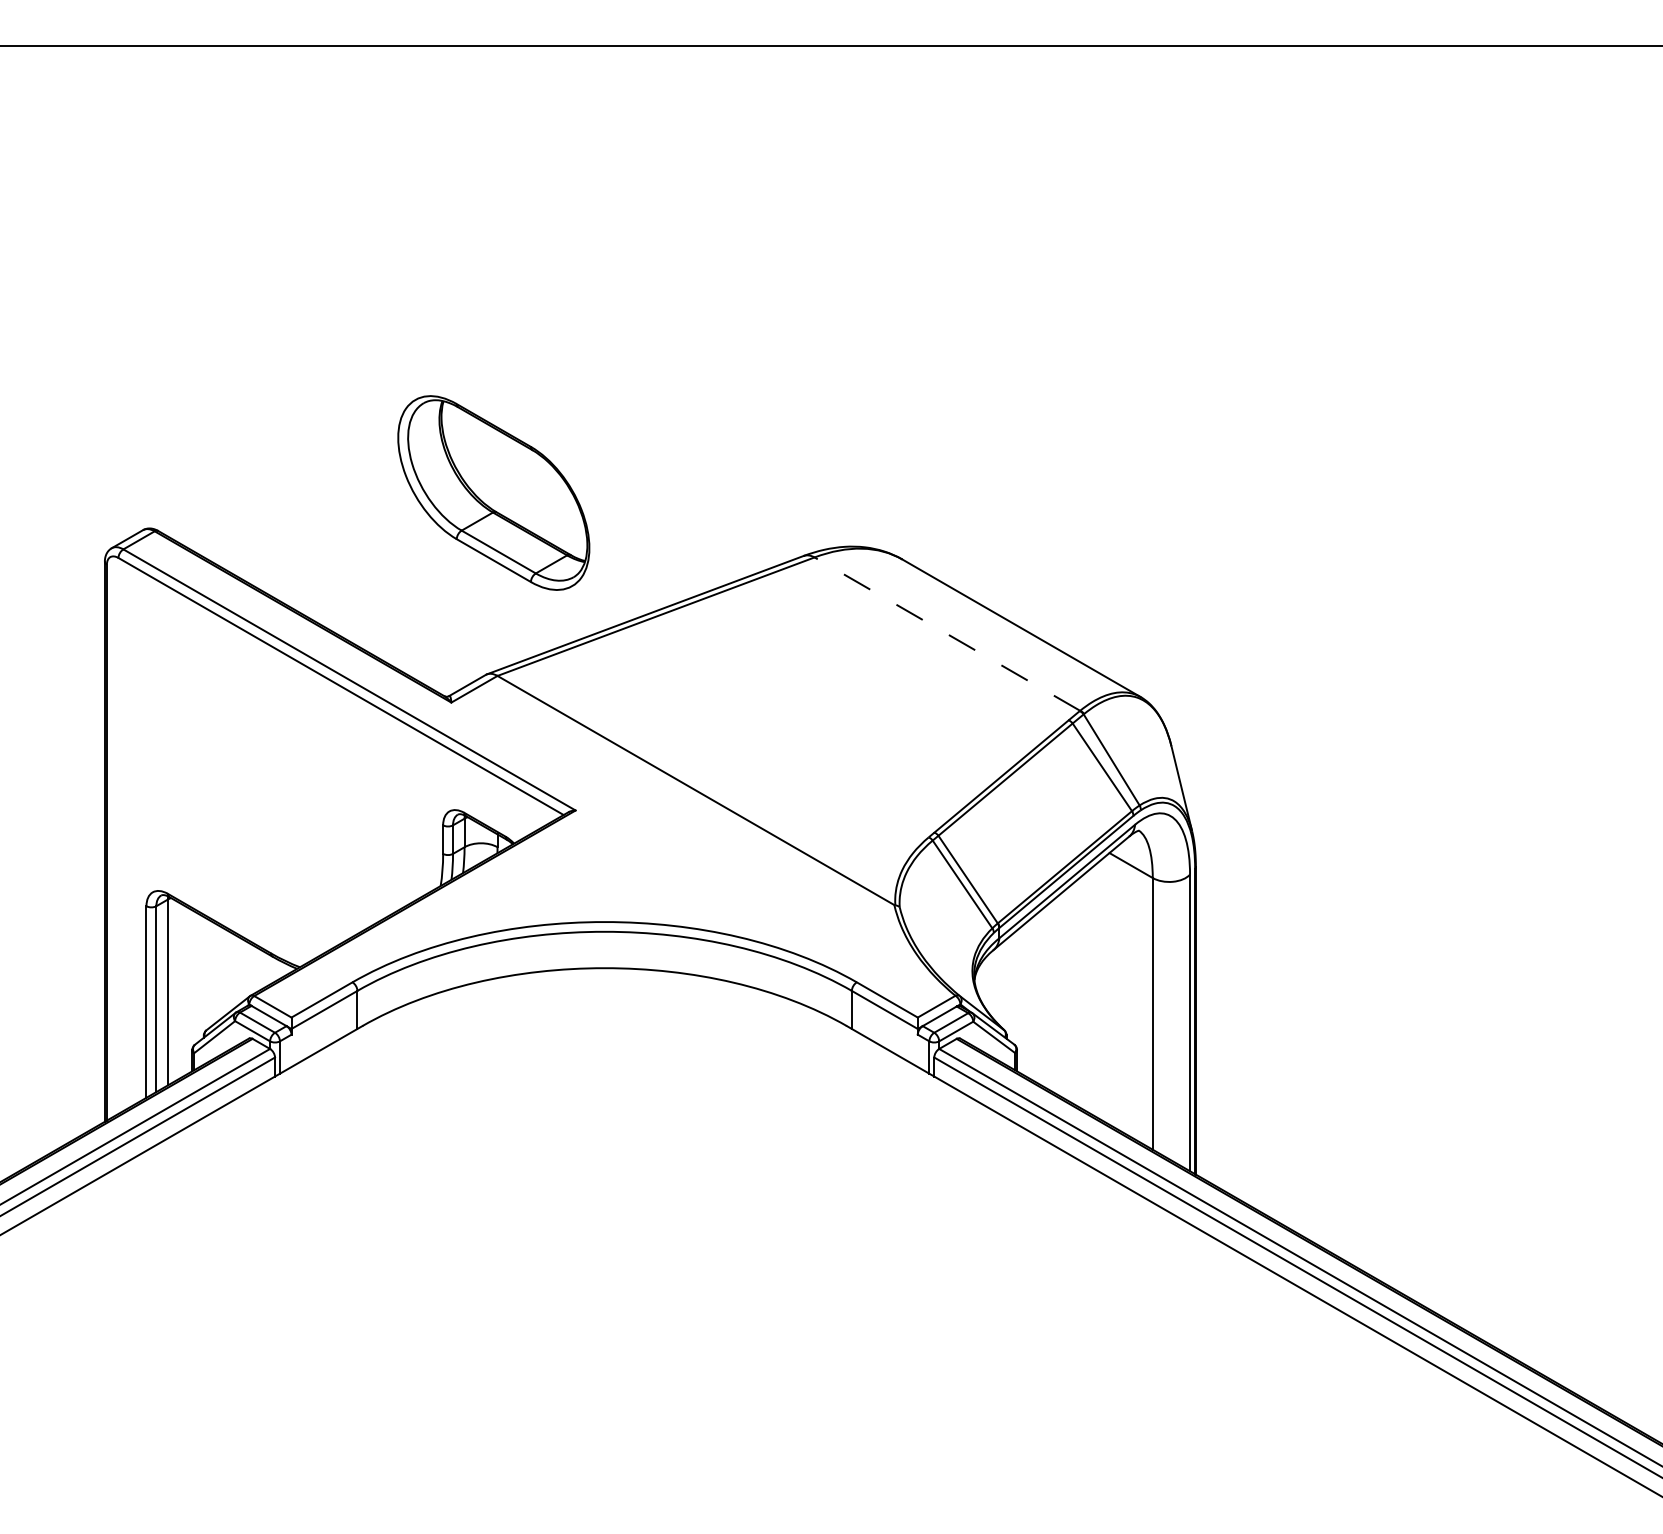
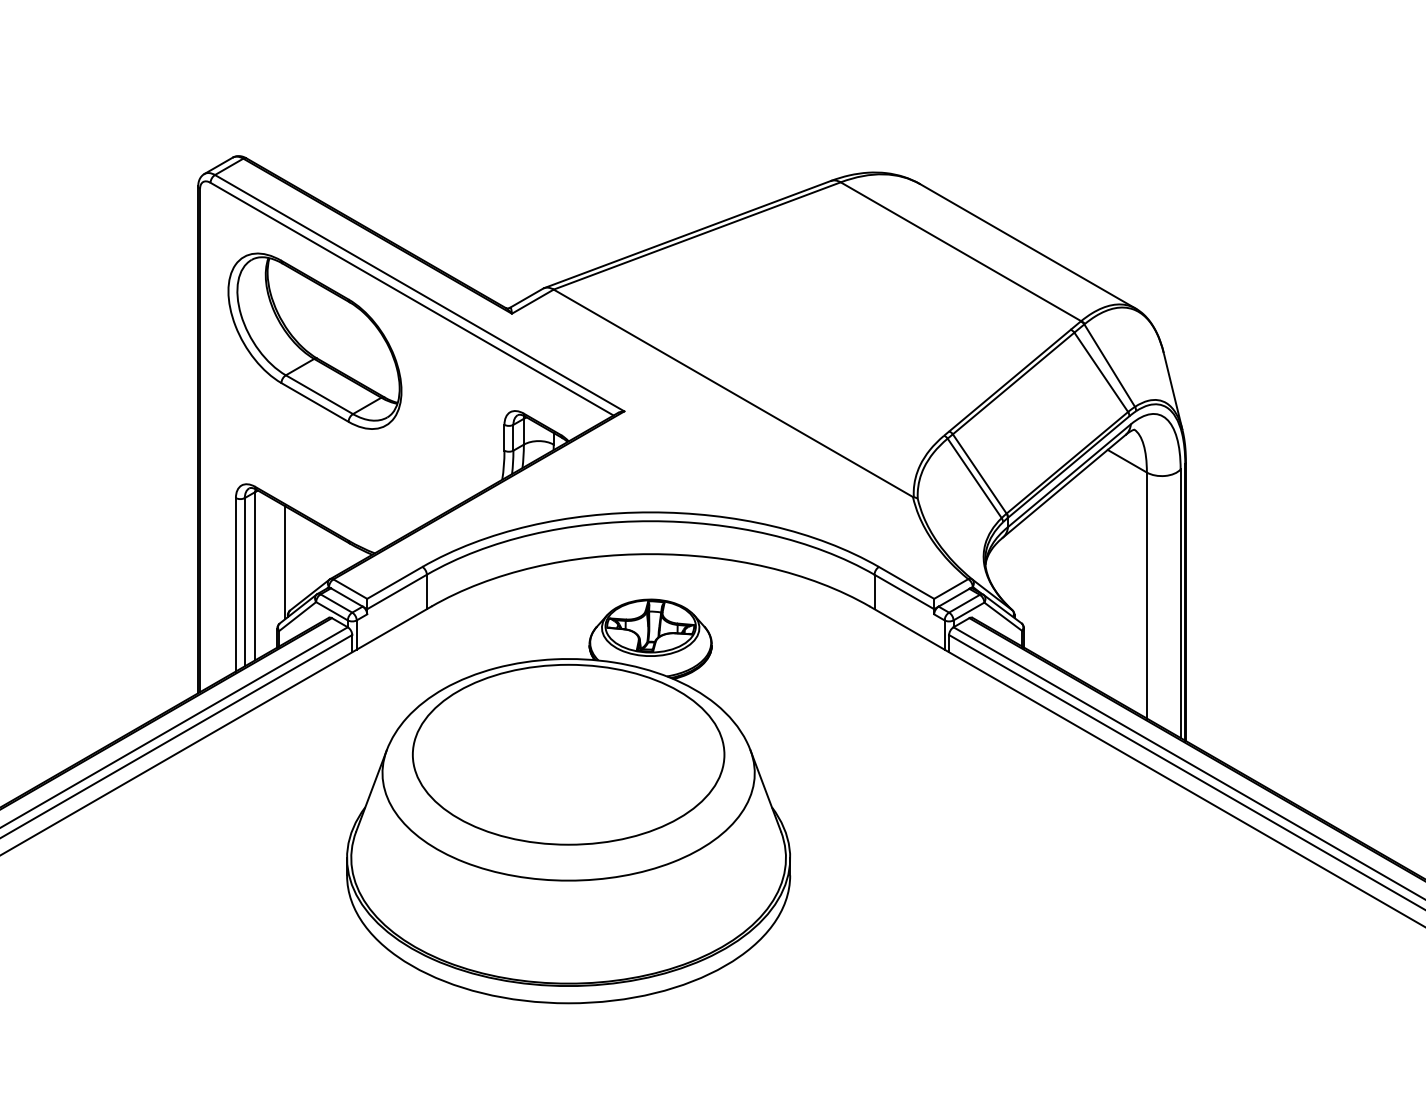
part: (493, 492) -> (314, 340), moved
line: (946, 633) -> (960, 251), dashed -> solid
line: (200, 977) -> (284, 562), added
part: (513, 1241) -> (568, 801), added

